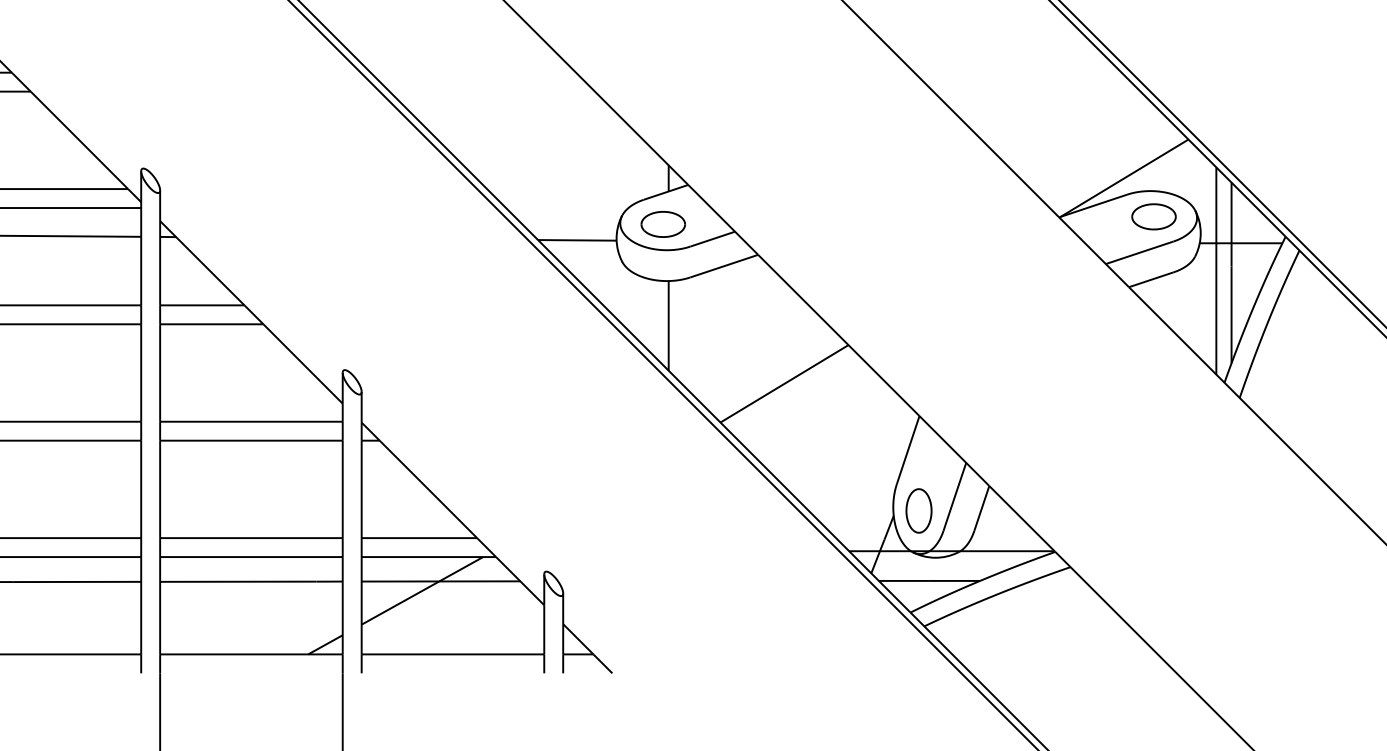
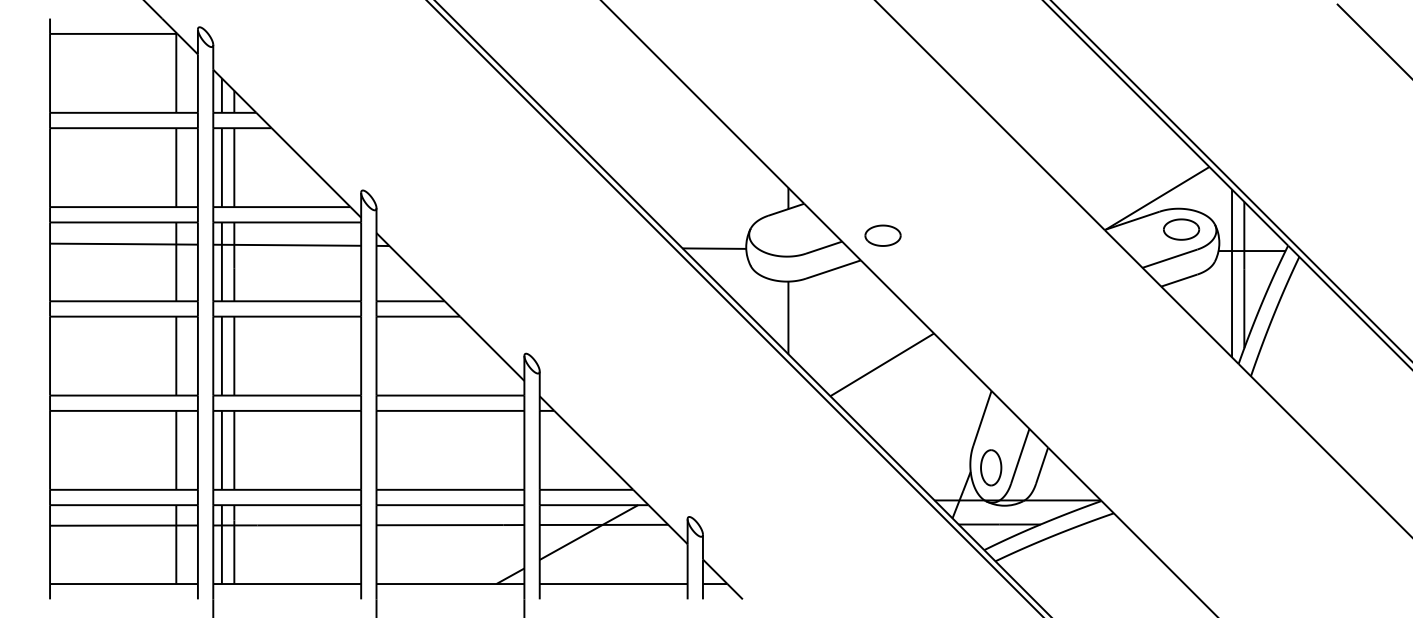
part: (662, 224) -> (882, 235), moved

